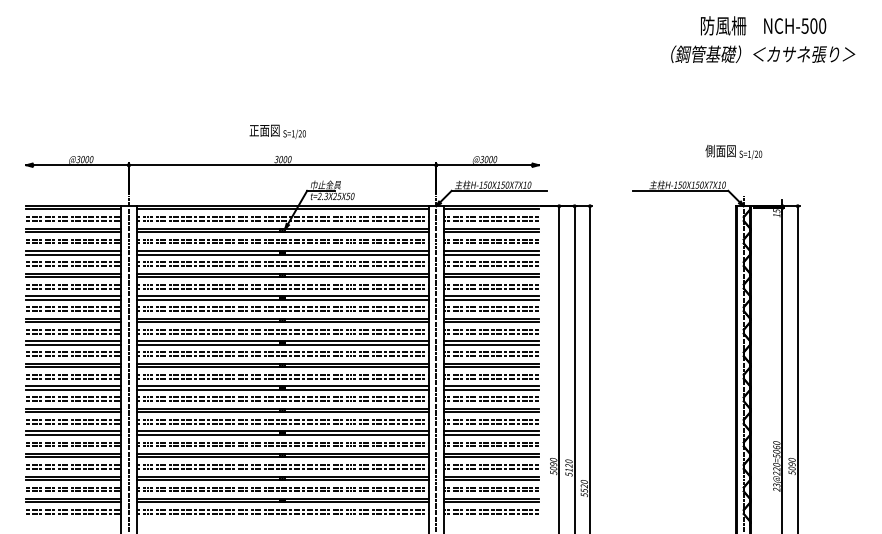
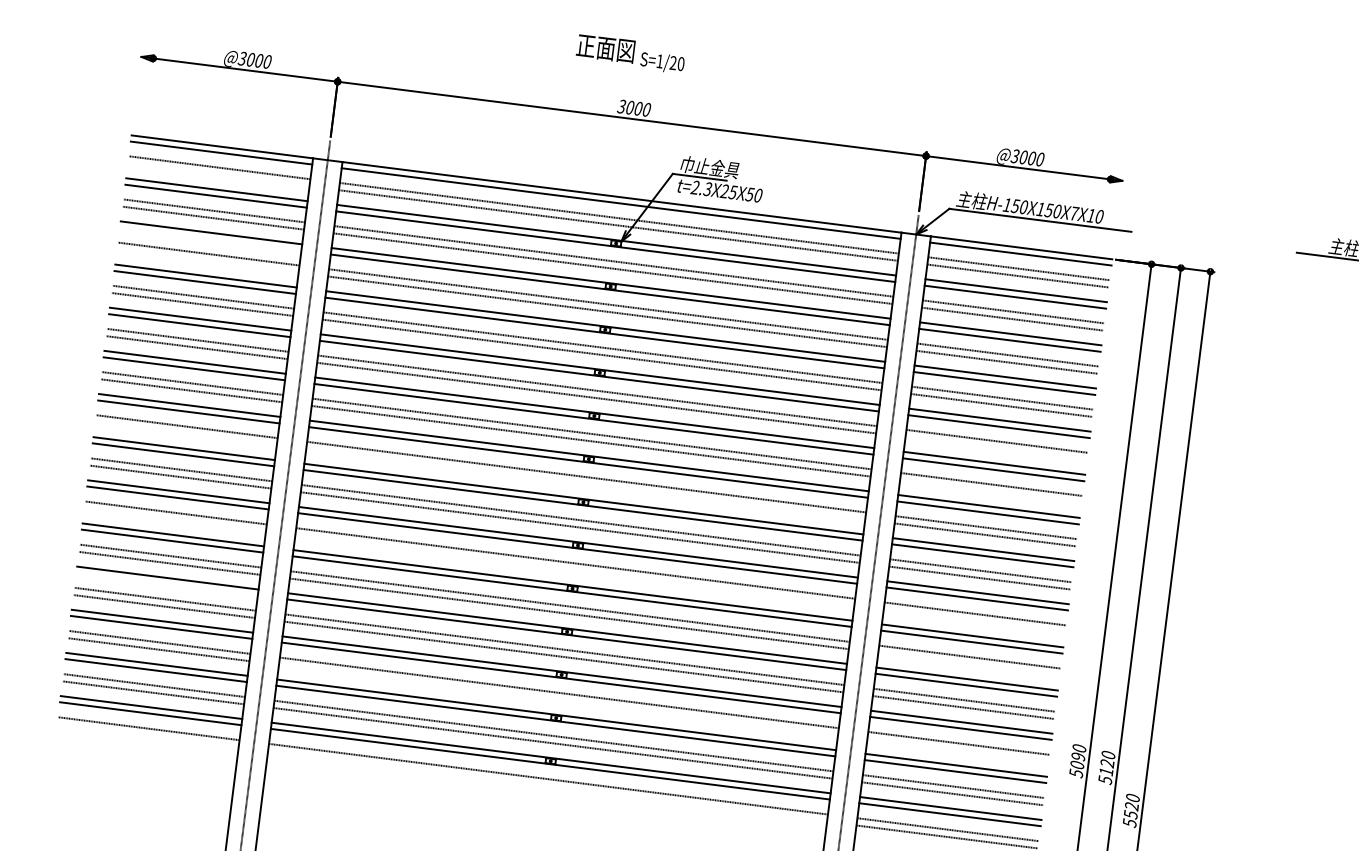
line: (73, 220) -> (218, 174), removed
line: (73, 254) -> (210, 239), removed
line: (73, 266) -> (207, 262), removed
line: (491, 311) -> (996, 449), removed
line: (491, 333) -> (991, 491), removed
line: (73, 356) -> (185, 434), removed
line: (282, 356) -> (585, 485), removed
line: (73, 401) -> (174, 520), removed
line: (282, 401) -> (574, 571), removed
line: (491, 401) -> (974, 621), removed
line: (491, 423) -> (969, 663), removed
line: (73, 434) -> (166, 583), removed
line: (282, 468) -> (558, 699), removed
line: (491, 468) -> (958, 749), removed
line: (73, 513) -> (147, 735), removed
line: (282, 513) -> (547, 785), removed

